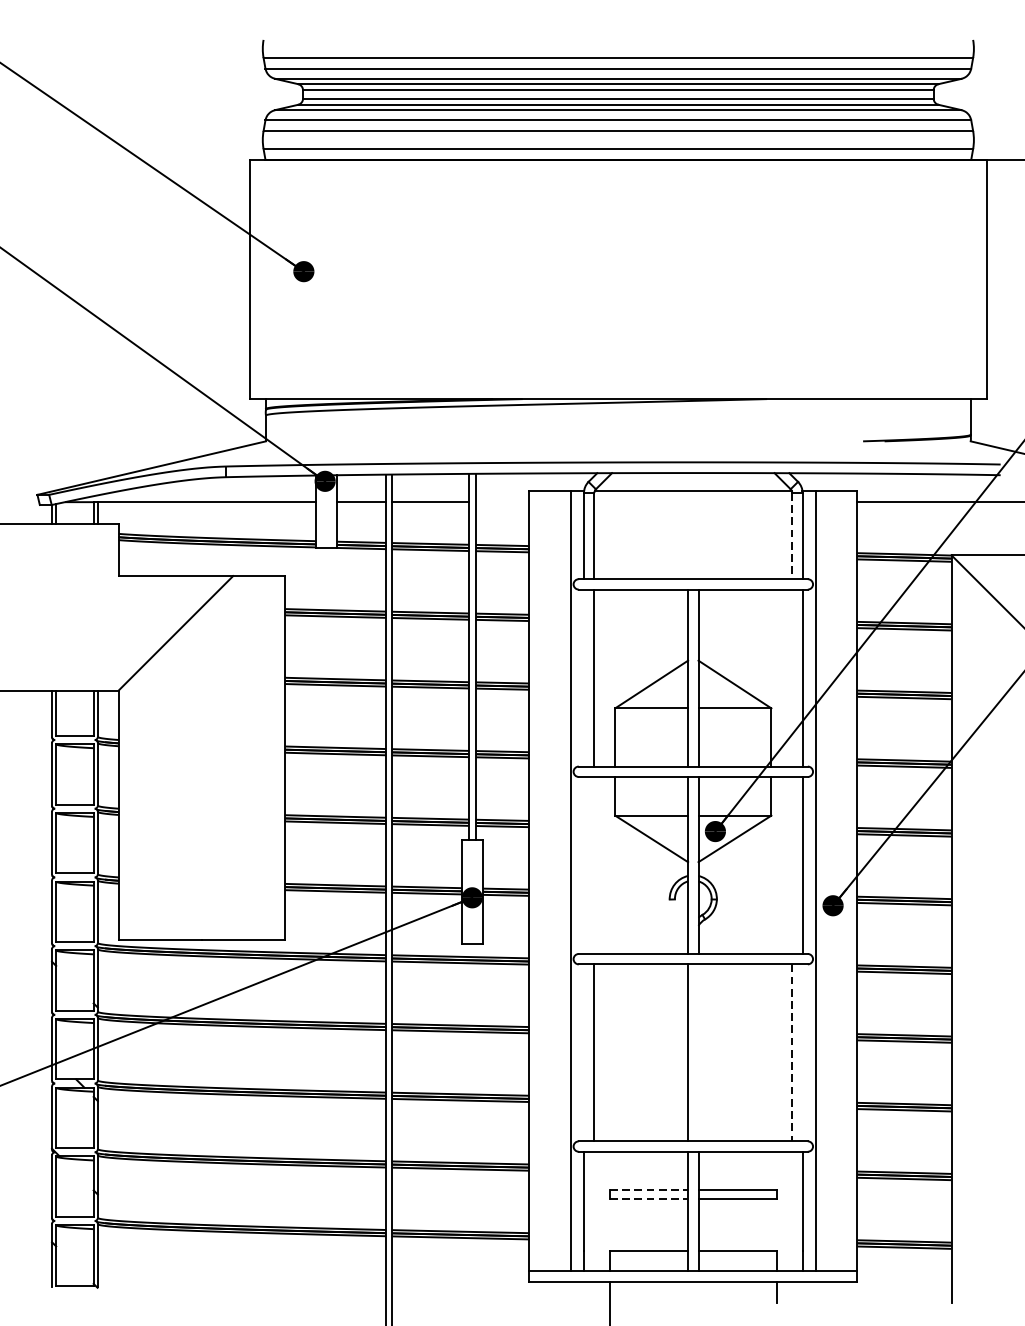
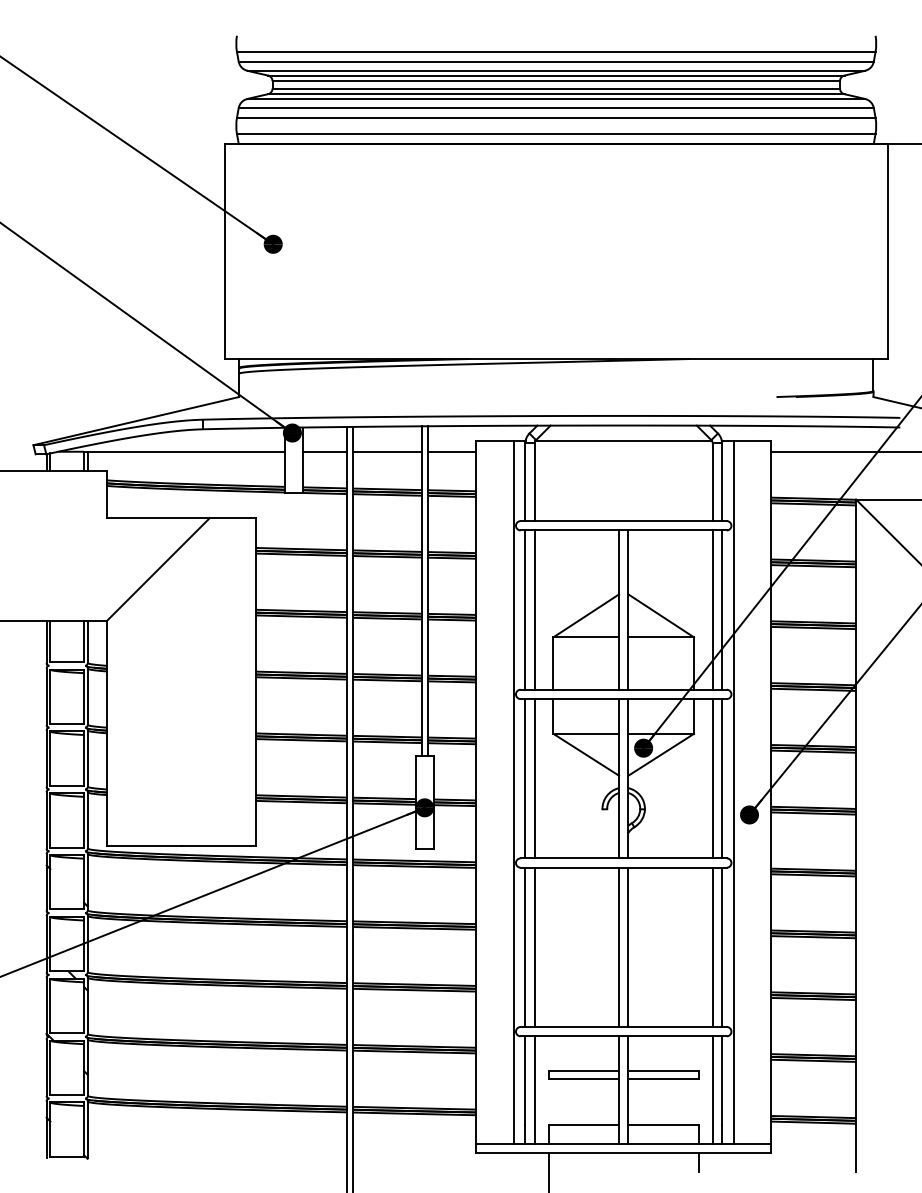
line: (503, 501) -> (452, 451), added
line: (791, 536) -> (712, 482), dashed -> solid
line: (584, 677) -> (525, 609), added
line: (791, 677) -> (712, 609), added
line: (584, 865) -> (525, 778), added
line: (594, 865) -> (534, 778), added
line: (791, 865) -> (712, 778), added
line: (584, 1051) -> (525, 946), added
line: (698, 1051) -> (628, 946), added
line: (803, 1051) -> (722, 946), added
line: (791, 1053) -> (712, 947), dashed -> solid
line: (649, 1190) -> (584, 1071), dashed -> solid
line: (649, 1198) -> (584, 1078), dashed -> solid
line: (594, 1211) -> (534, 1090), added
line: (791, 1211) -> (712, 1090), added

